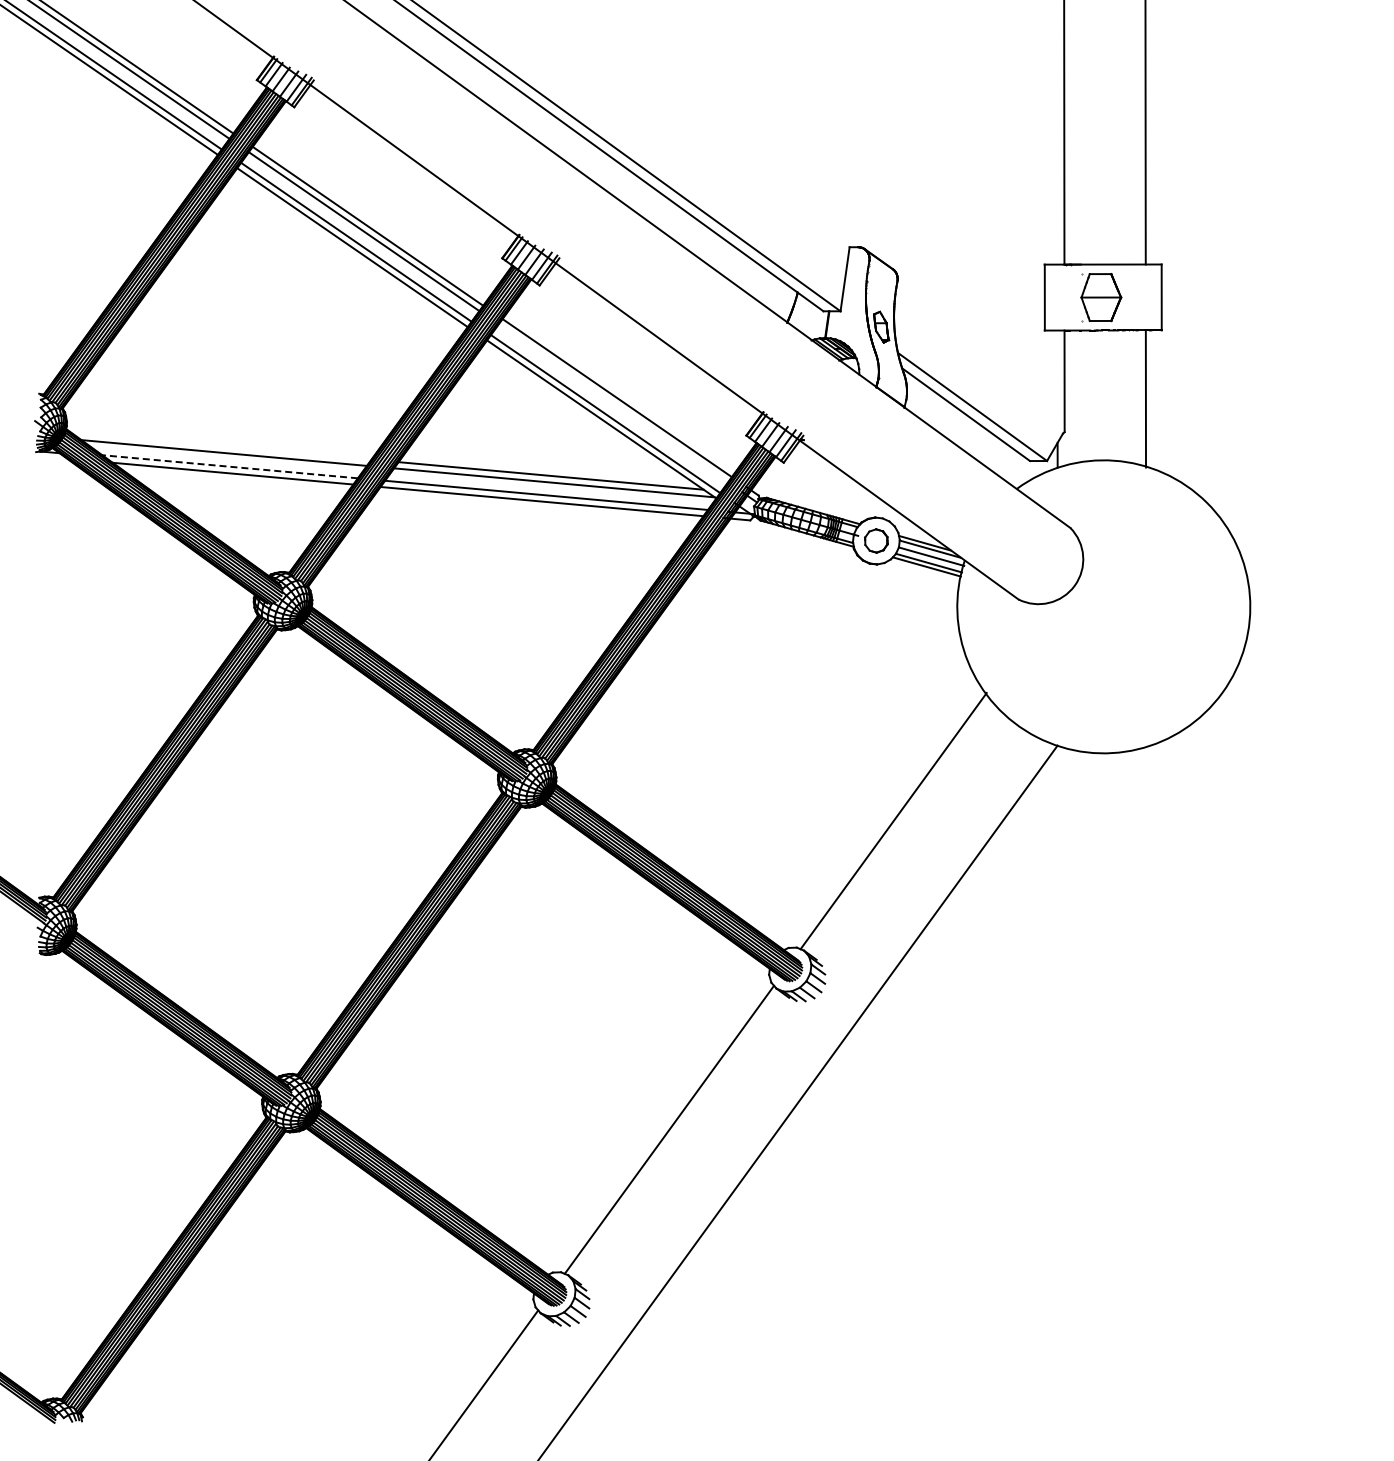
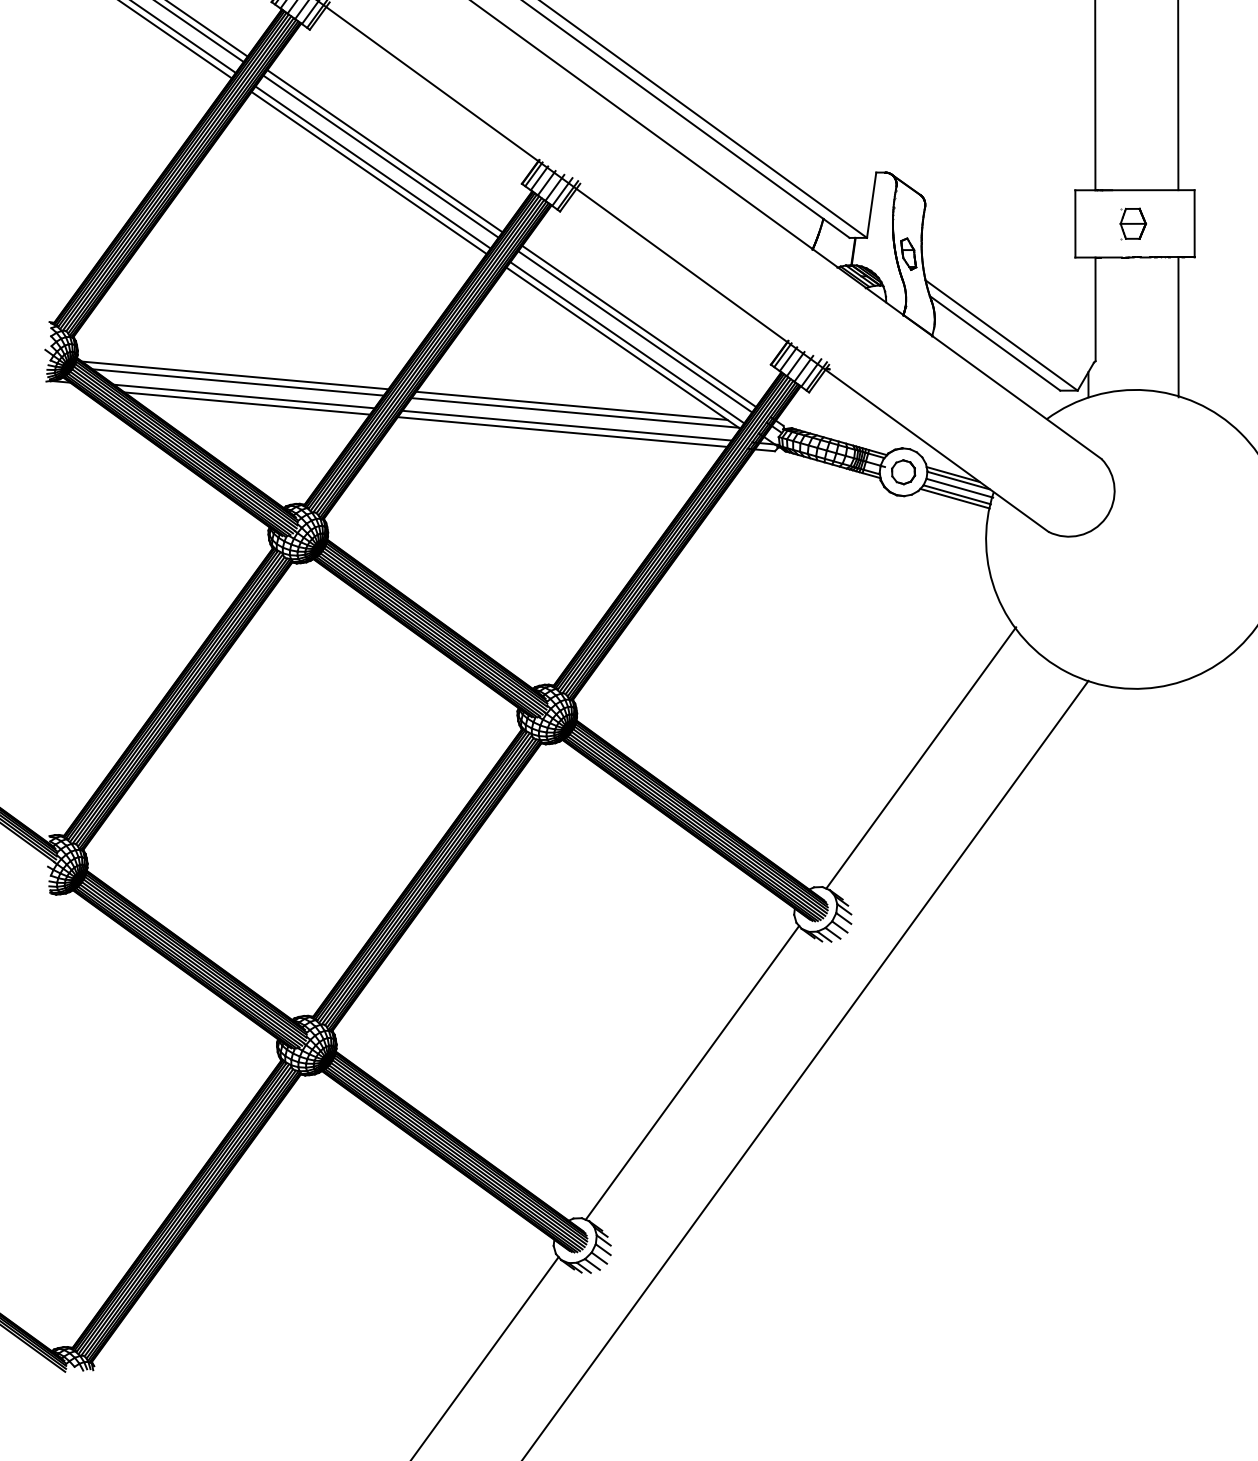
part: (1101, 297) -> (1133, 223), size x0.62
line: (613, 403) -> (635, 331), added
line: (221, 445) -> (235, 374), added
line: (229, 466) -> (243, 396), dashed -> solid

